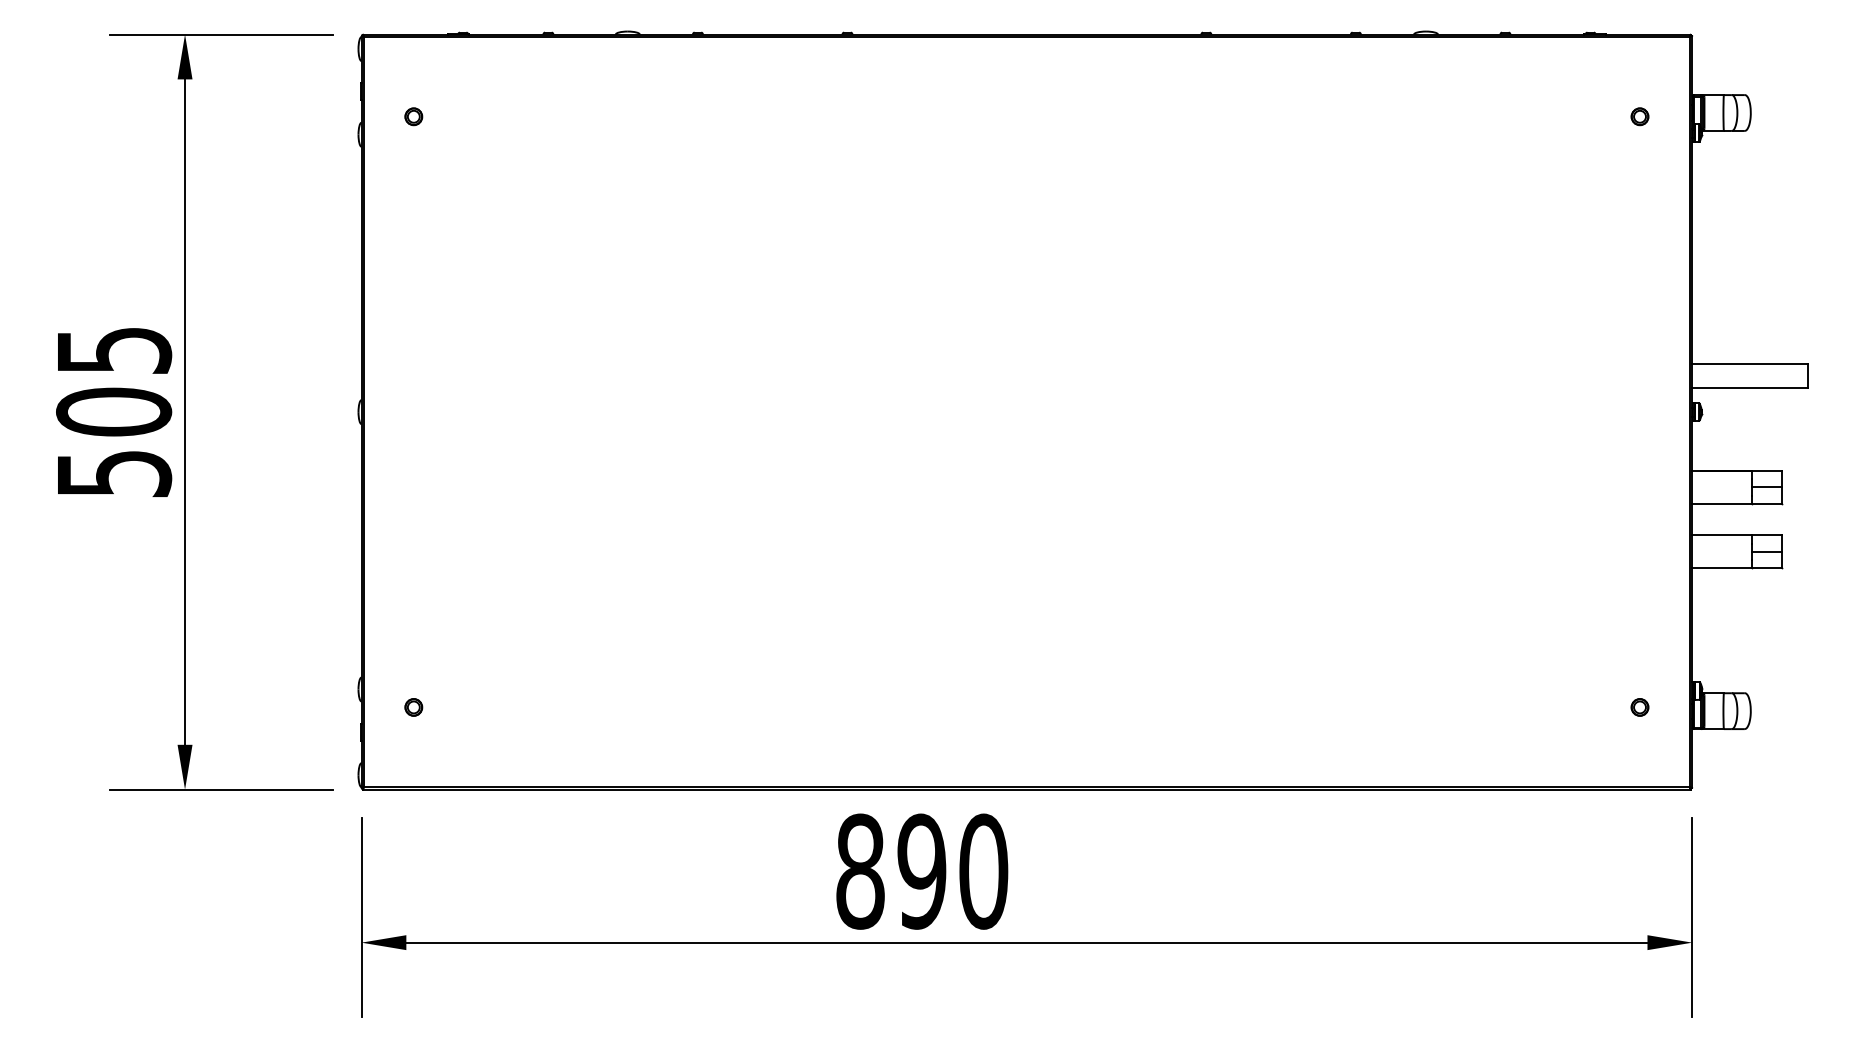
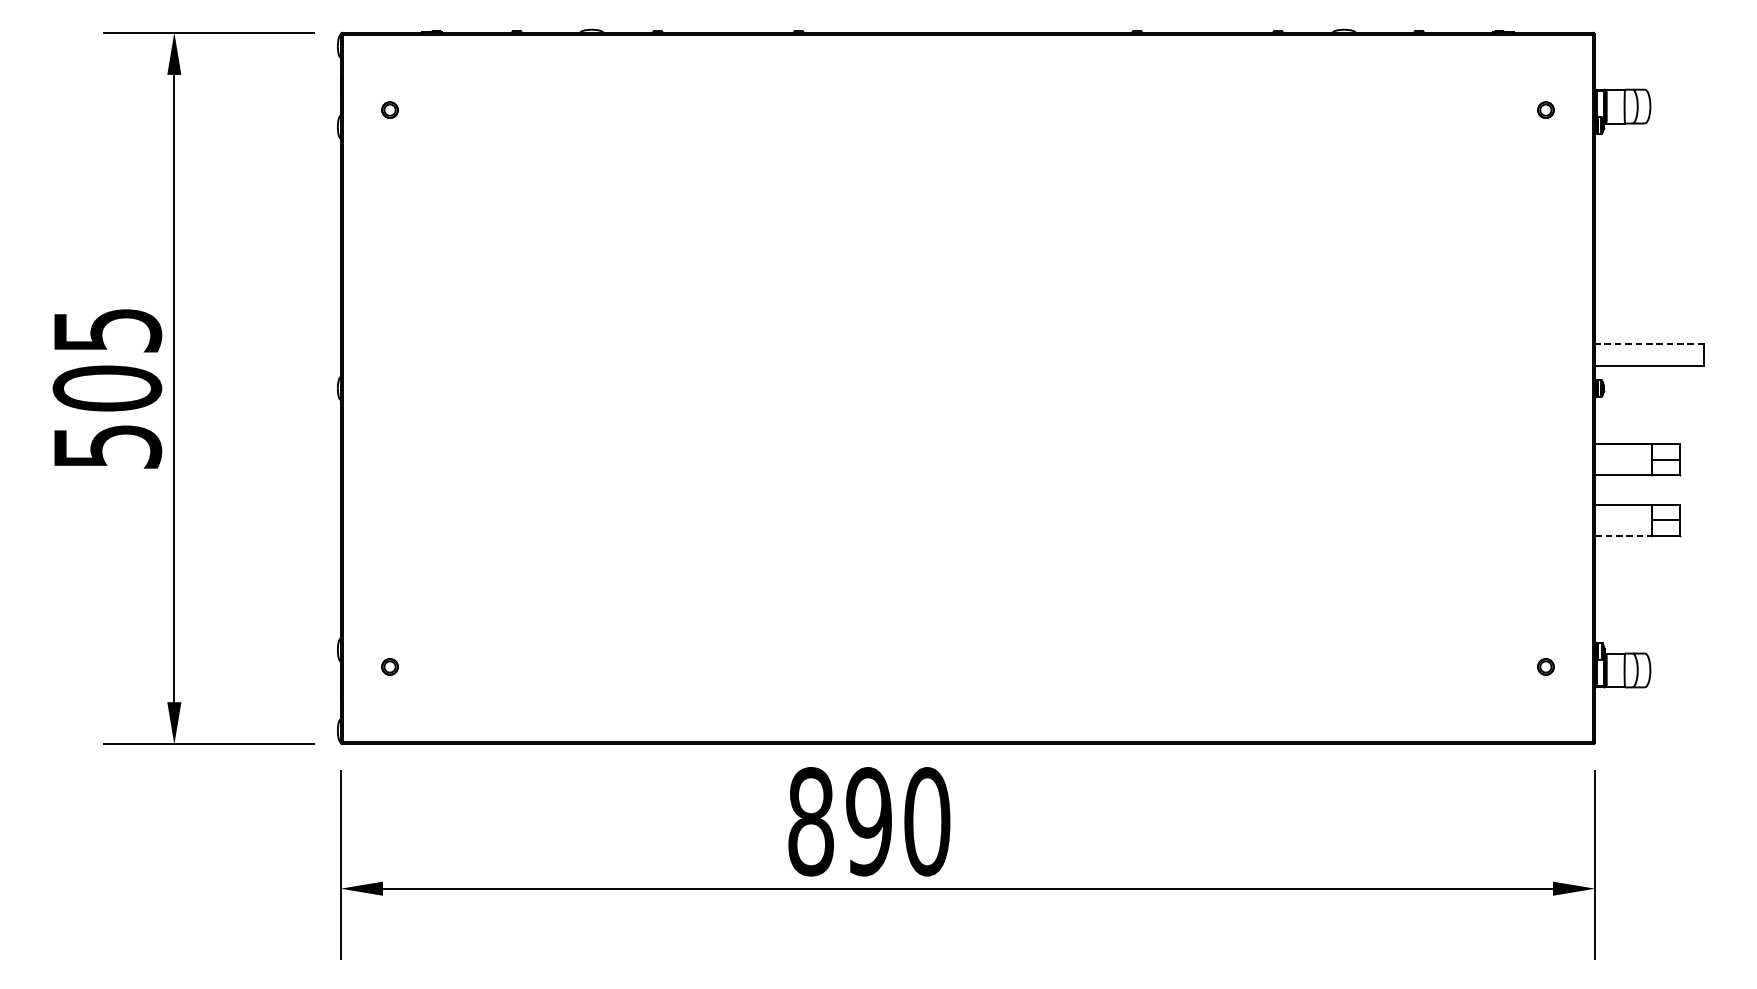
line: (1750, 364) -> (1650, 343), solid -> dashed
line: (1722, 568) -> (1623, 535), solid -> dashed

